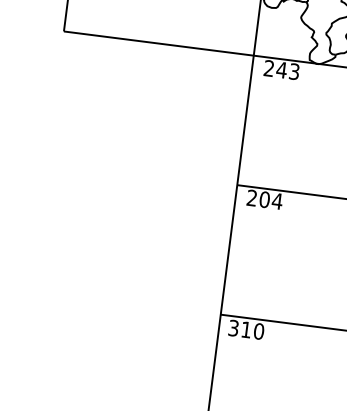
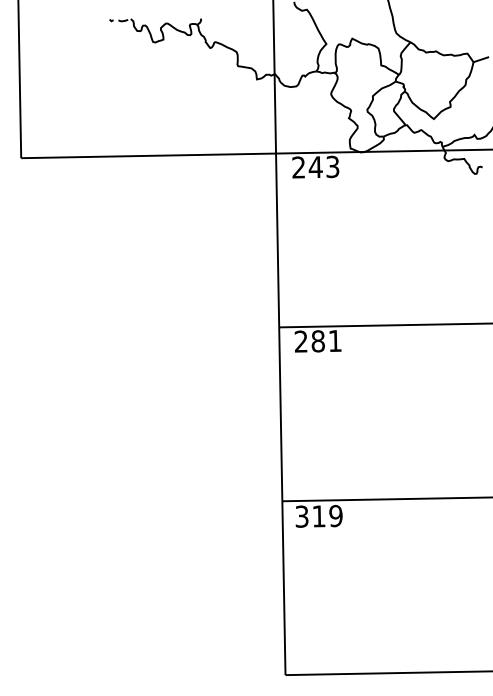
text: (270, 200) -> (326, 341), 204 -> 281
text: (258, 331) -> (335, 516), 310 -> 319

